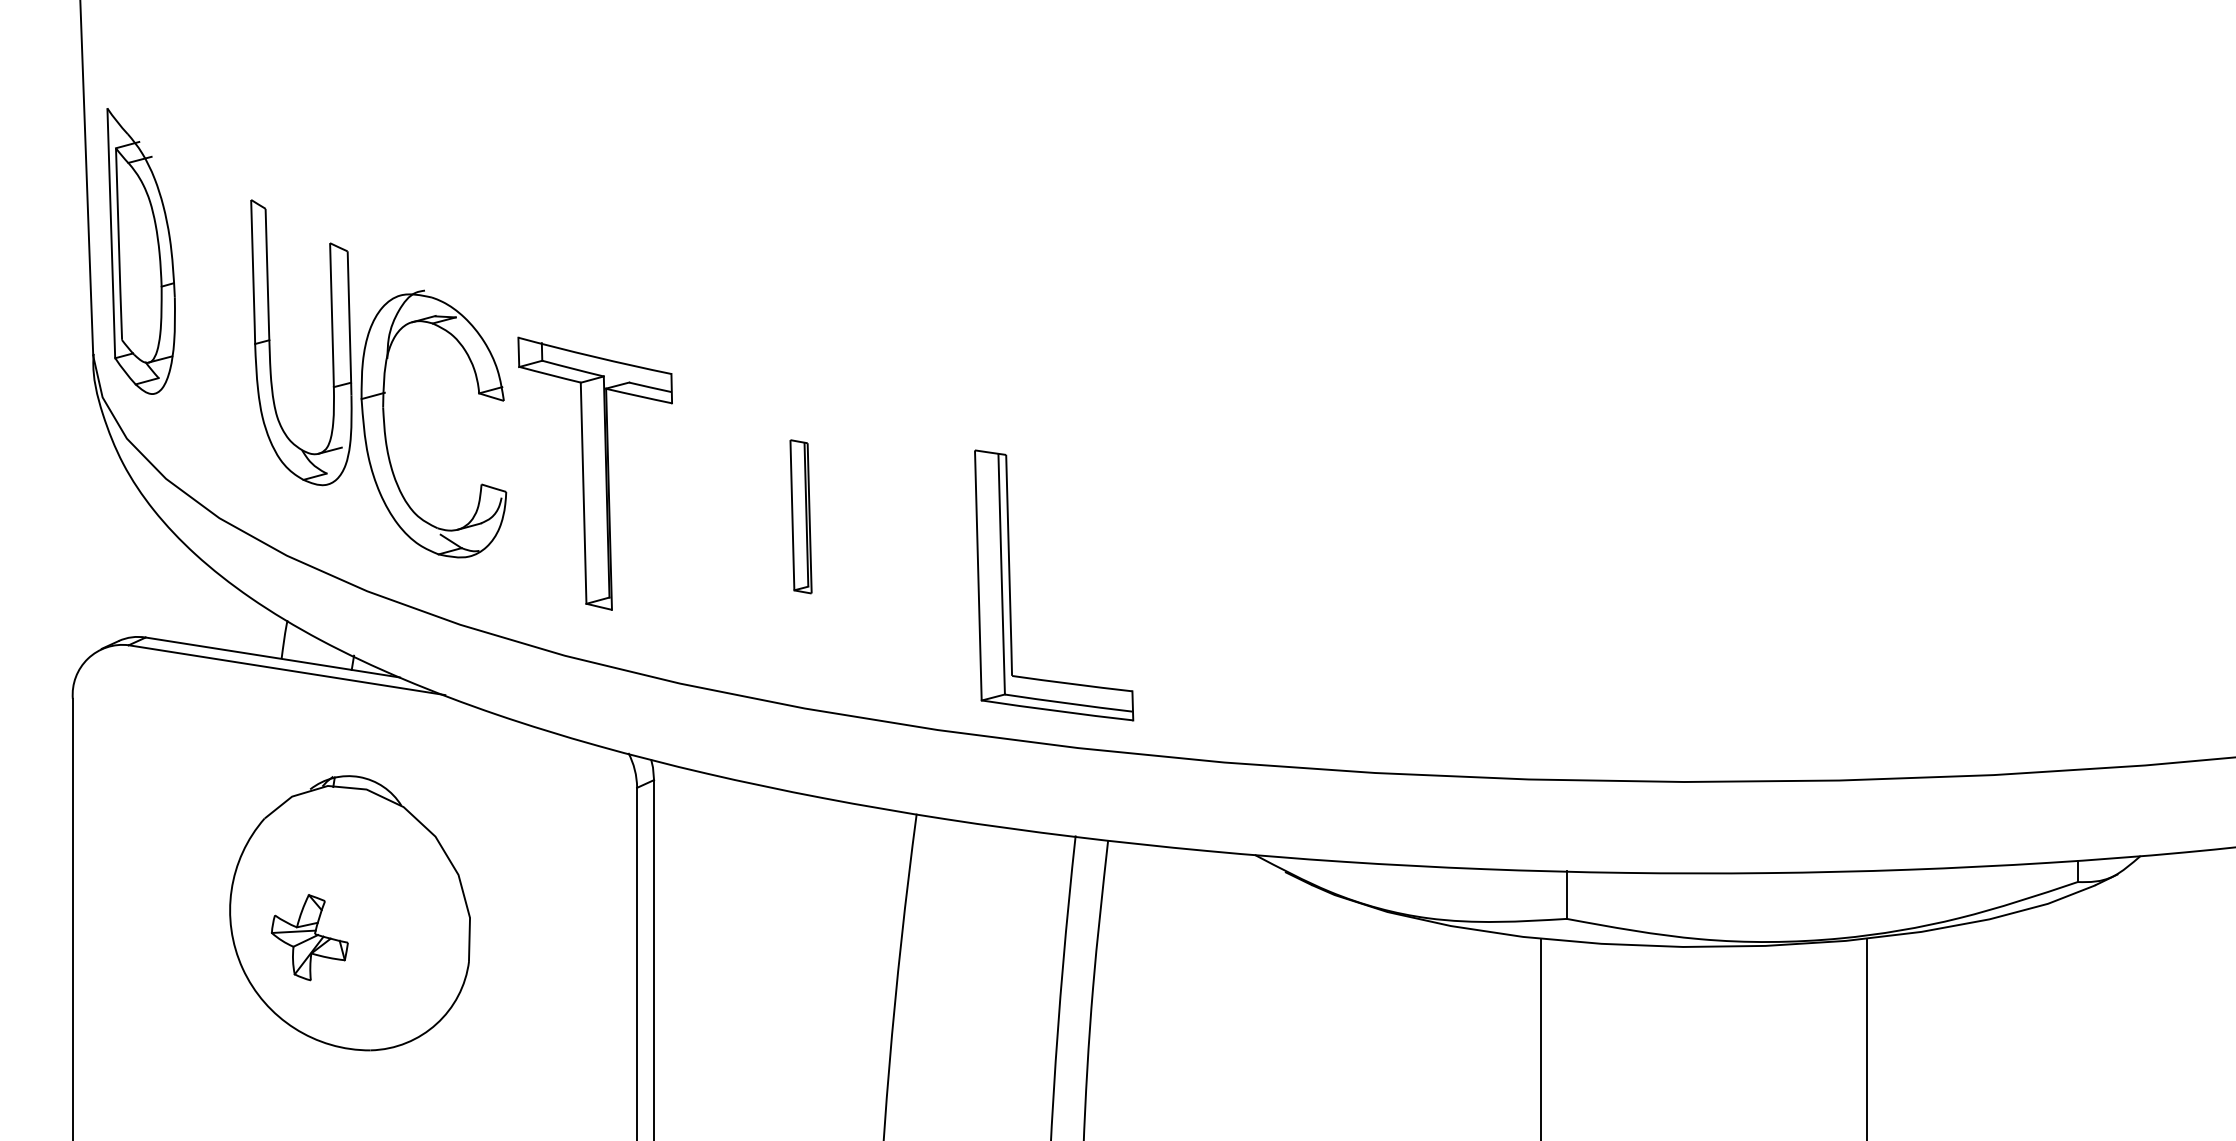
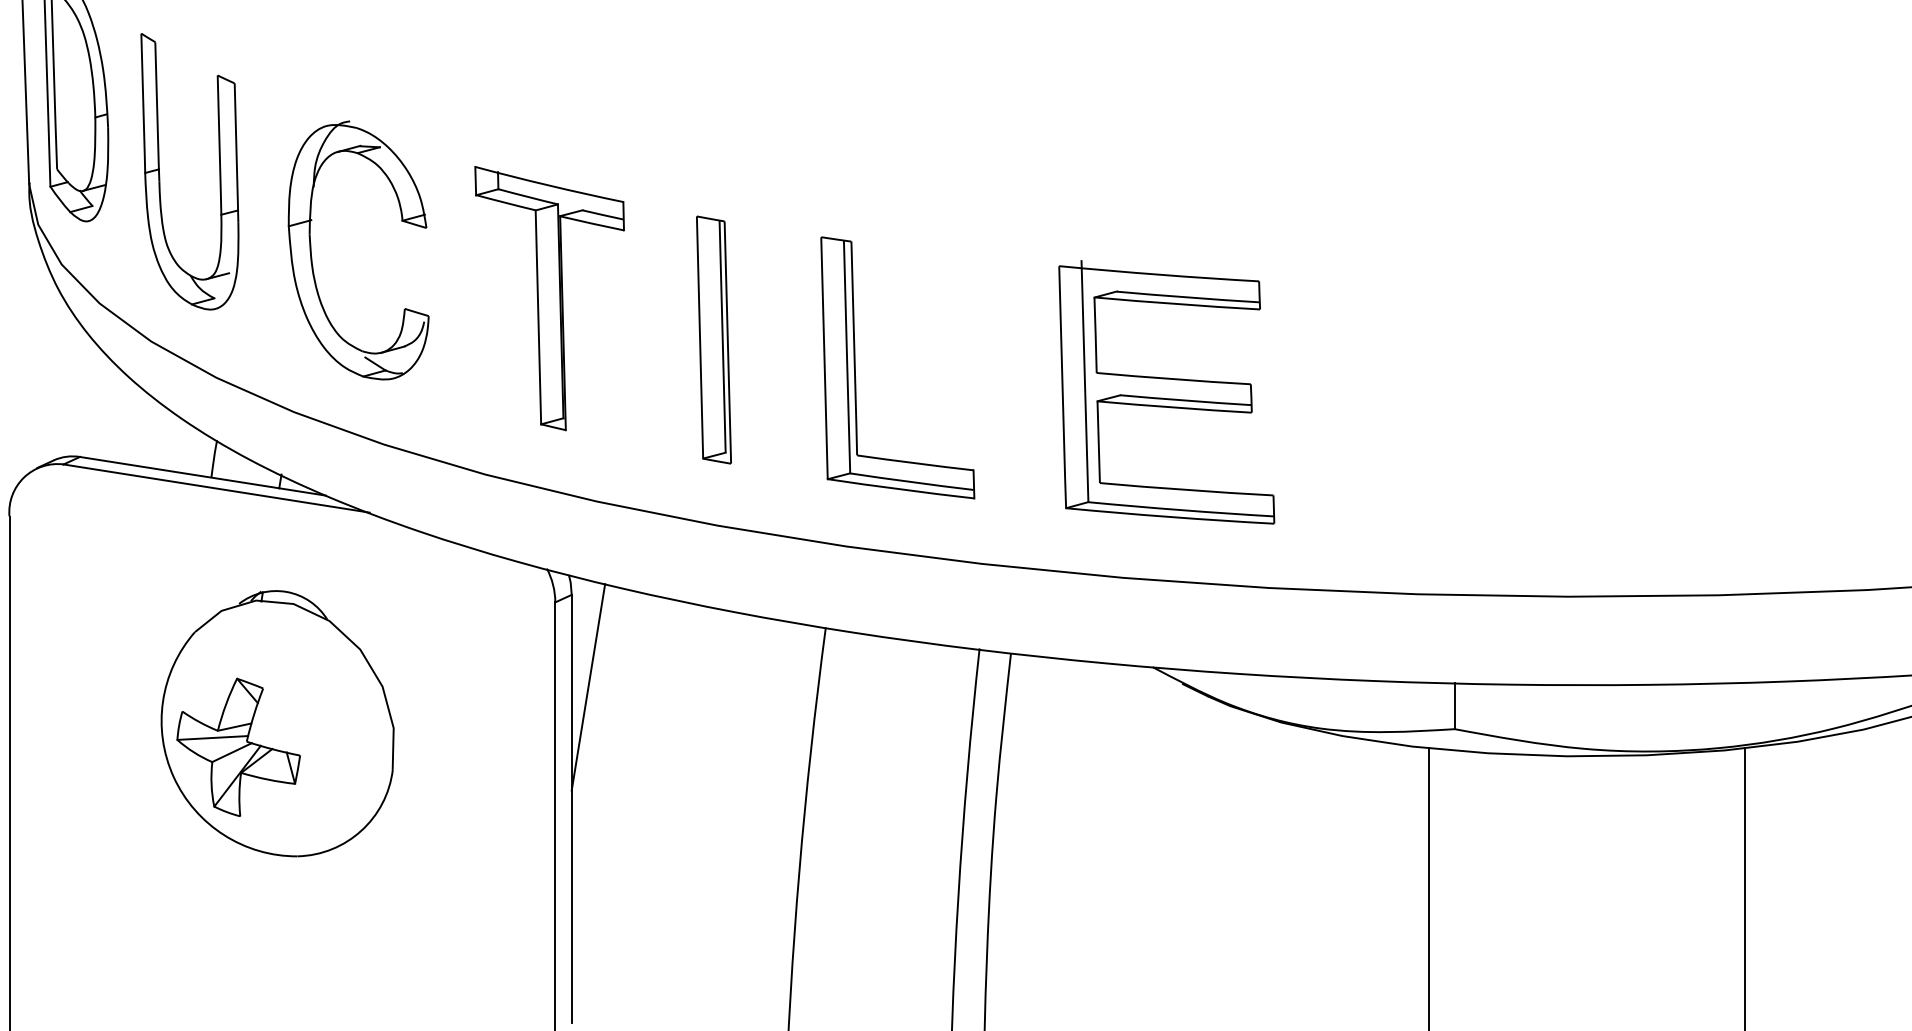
part: (331, 342) -> (219, 171), moved
part: (594, 473) -> (548, 298), moved
part: (800, 516) -> (713, 339), size x1.67
part: (1269, 570) -> (1167, 392), added
part: (1010, 585) -> (855, 367), moved
line: (671, 875) -> (588, 687), added
part: (309, 937) -> (238, 747), size x1.67

